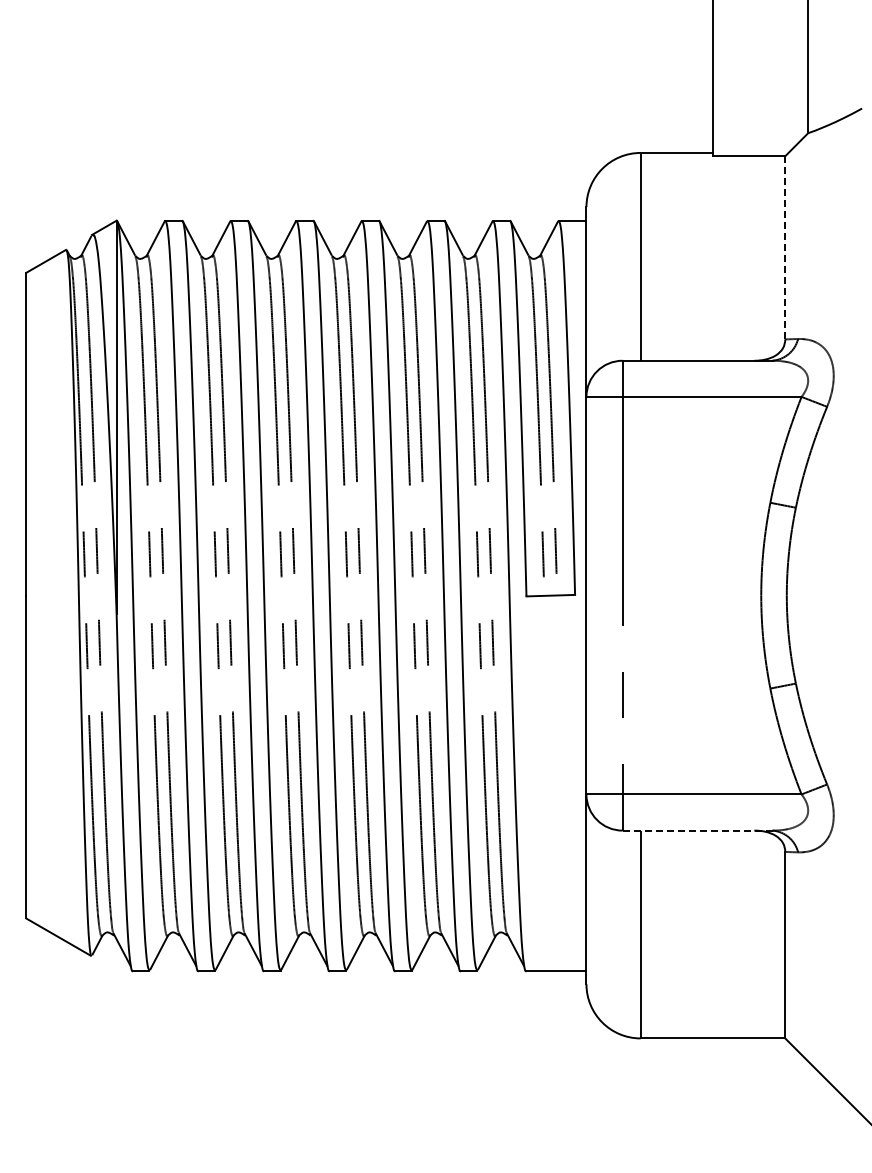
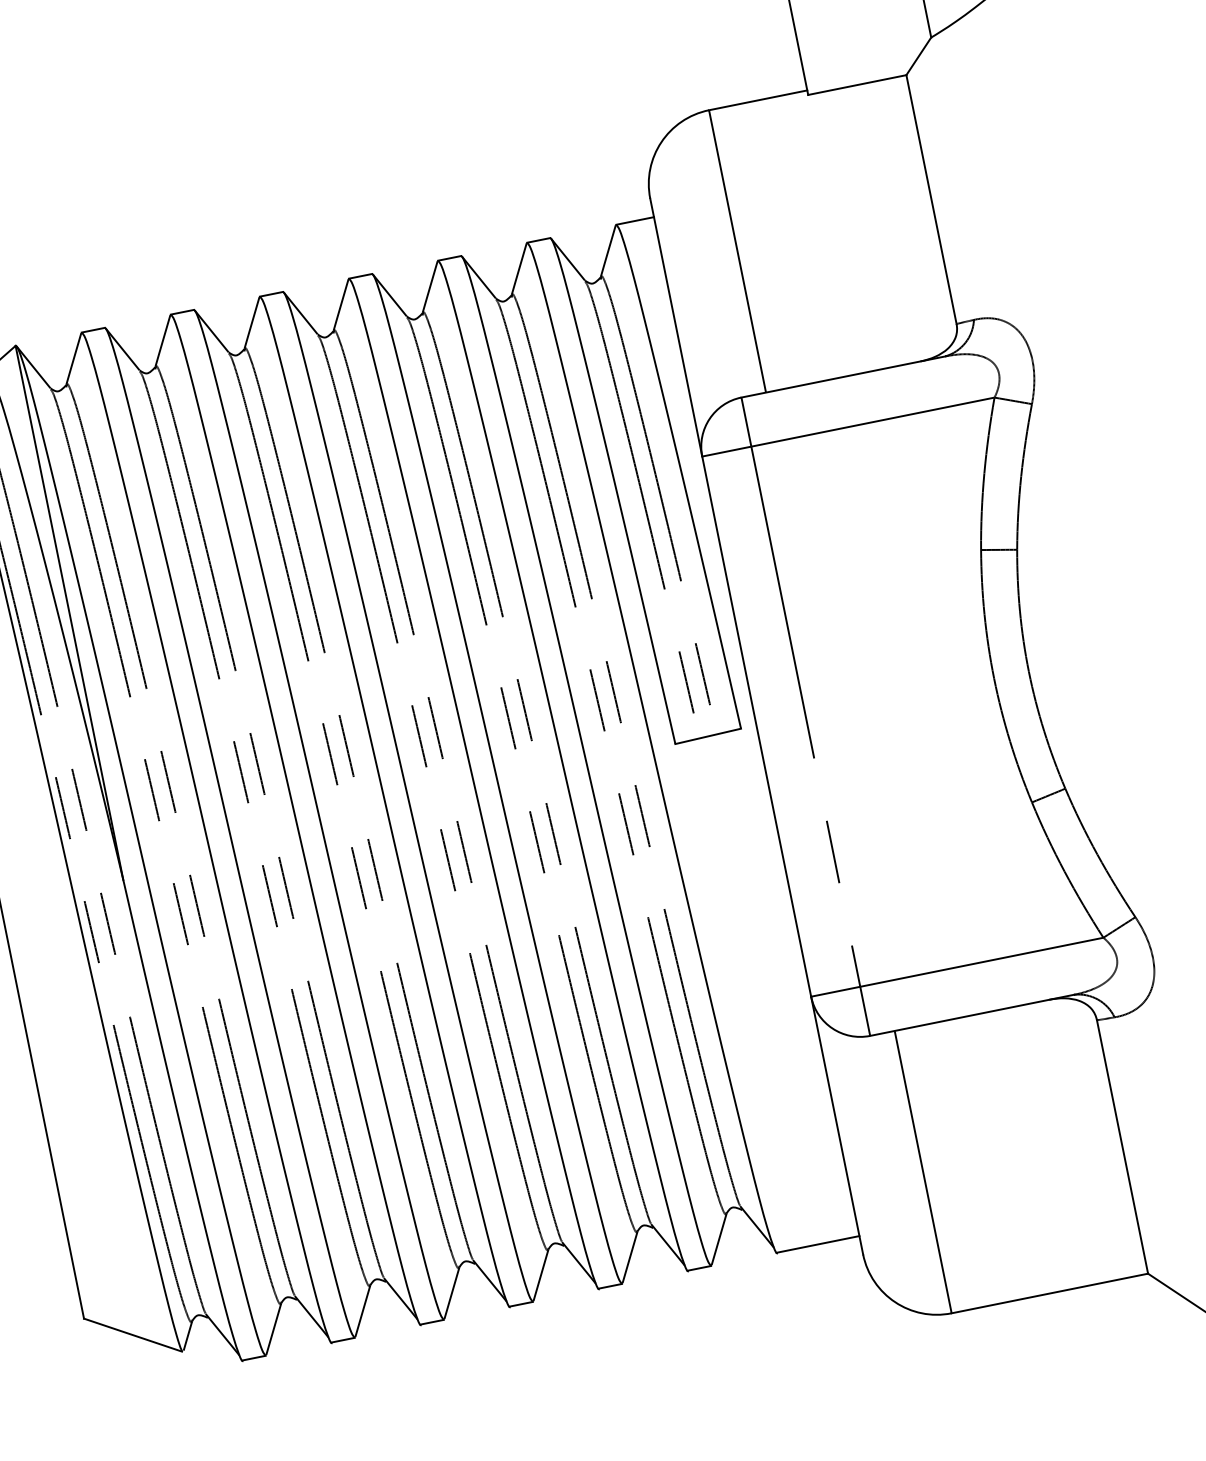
line: (785, 247) -> (931, 199), dashed -> solid
line: (697, 830) -> (971, 1015), dashed -> solid

